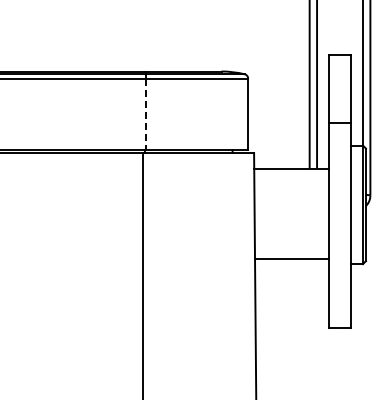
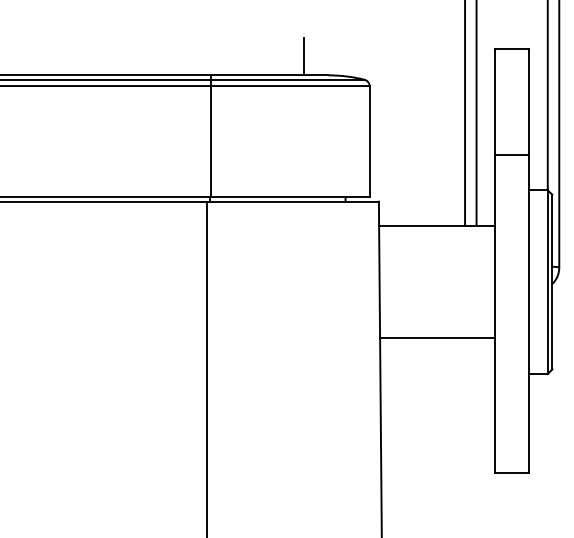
line: (205, 59) -> (303, 56), added
line: (145, 114) -> (210, 142), dashed -> solid
line: (291, 259) -> (436, 338), moved

